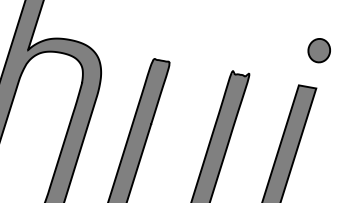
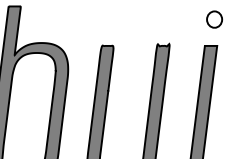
fill: (319, 50) -> (214, 19), removed

